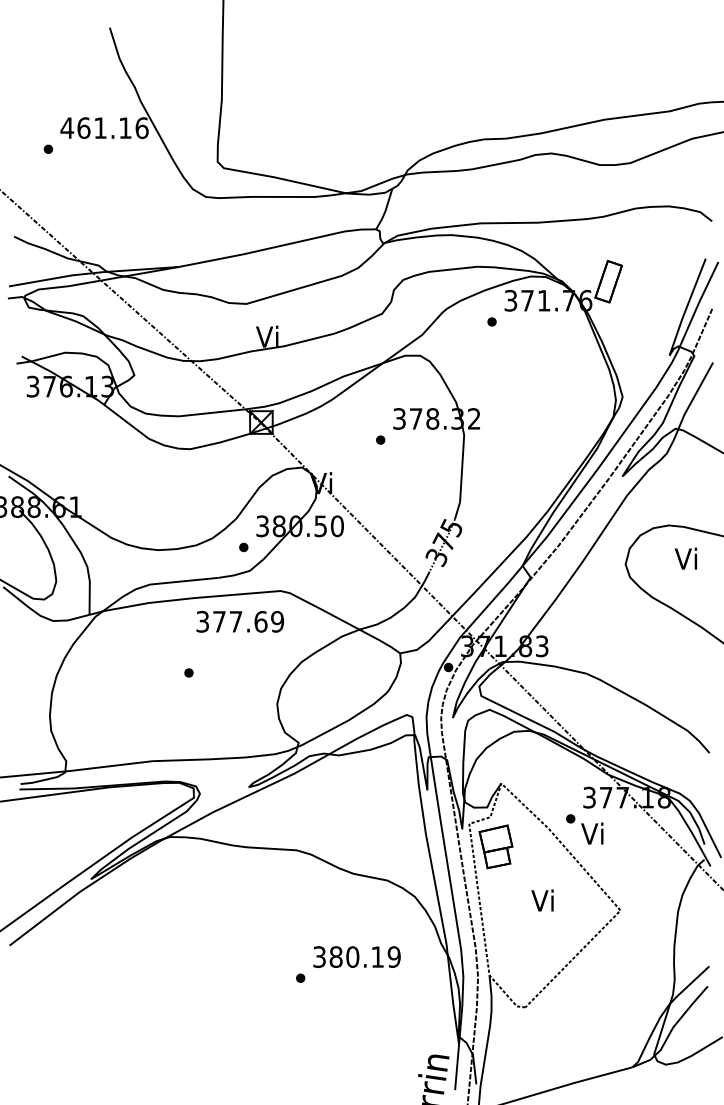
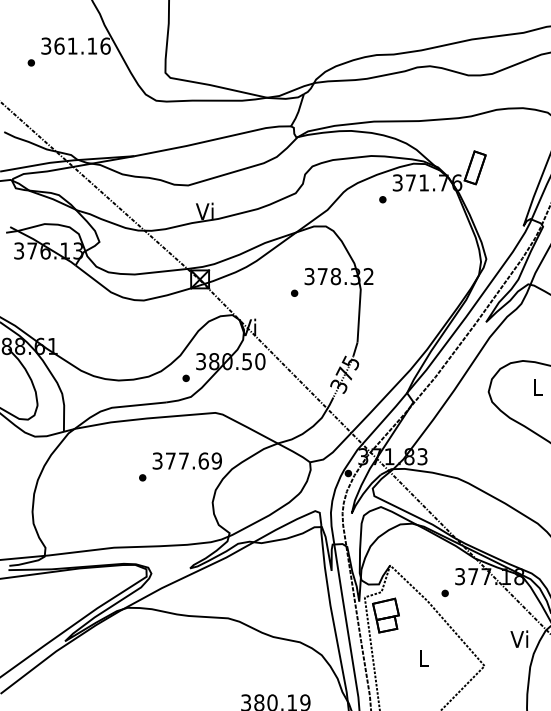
text: (67, 128) -> (46, 46), 461.16 -> 361.16
text: (685, 558) -> (536, 387), Vi -> L
text: (239, 621) -> (186, 460), moved
text: (592, 833) -> (519, 639), moved
text: (542, 900) -> (422, 658), Vi -> L

